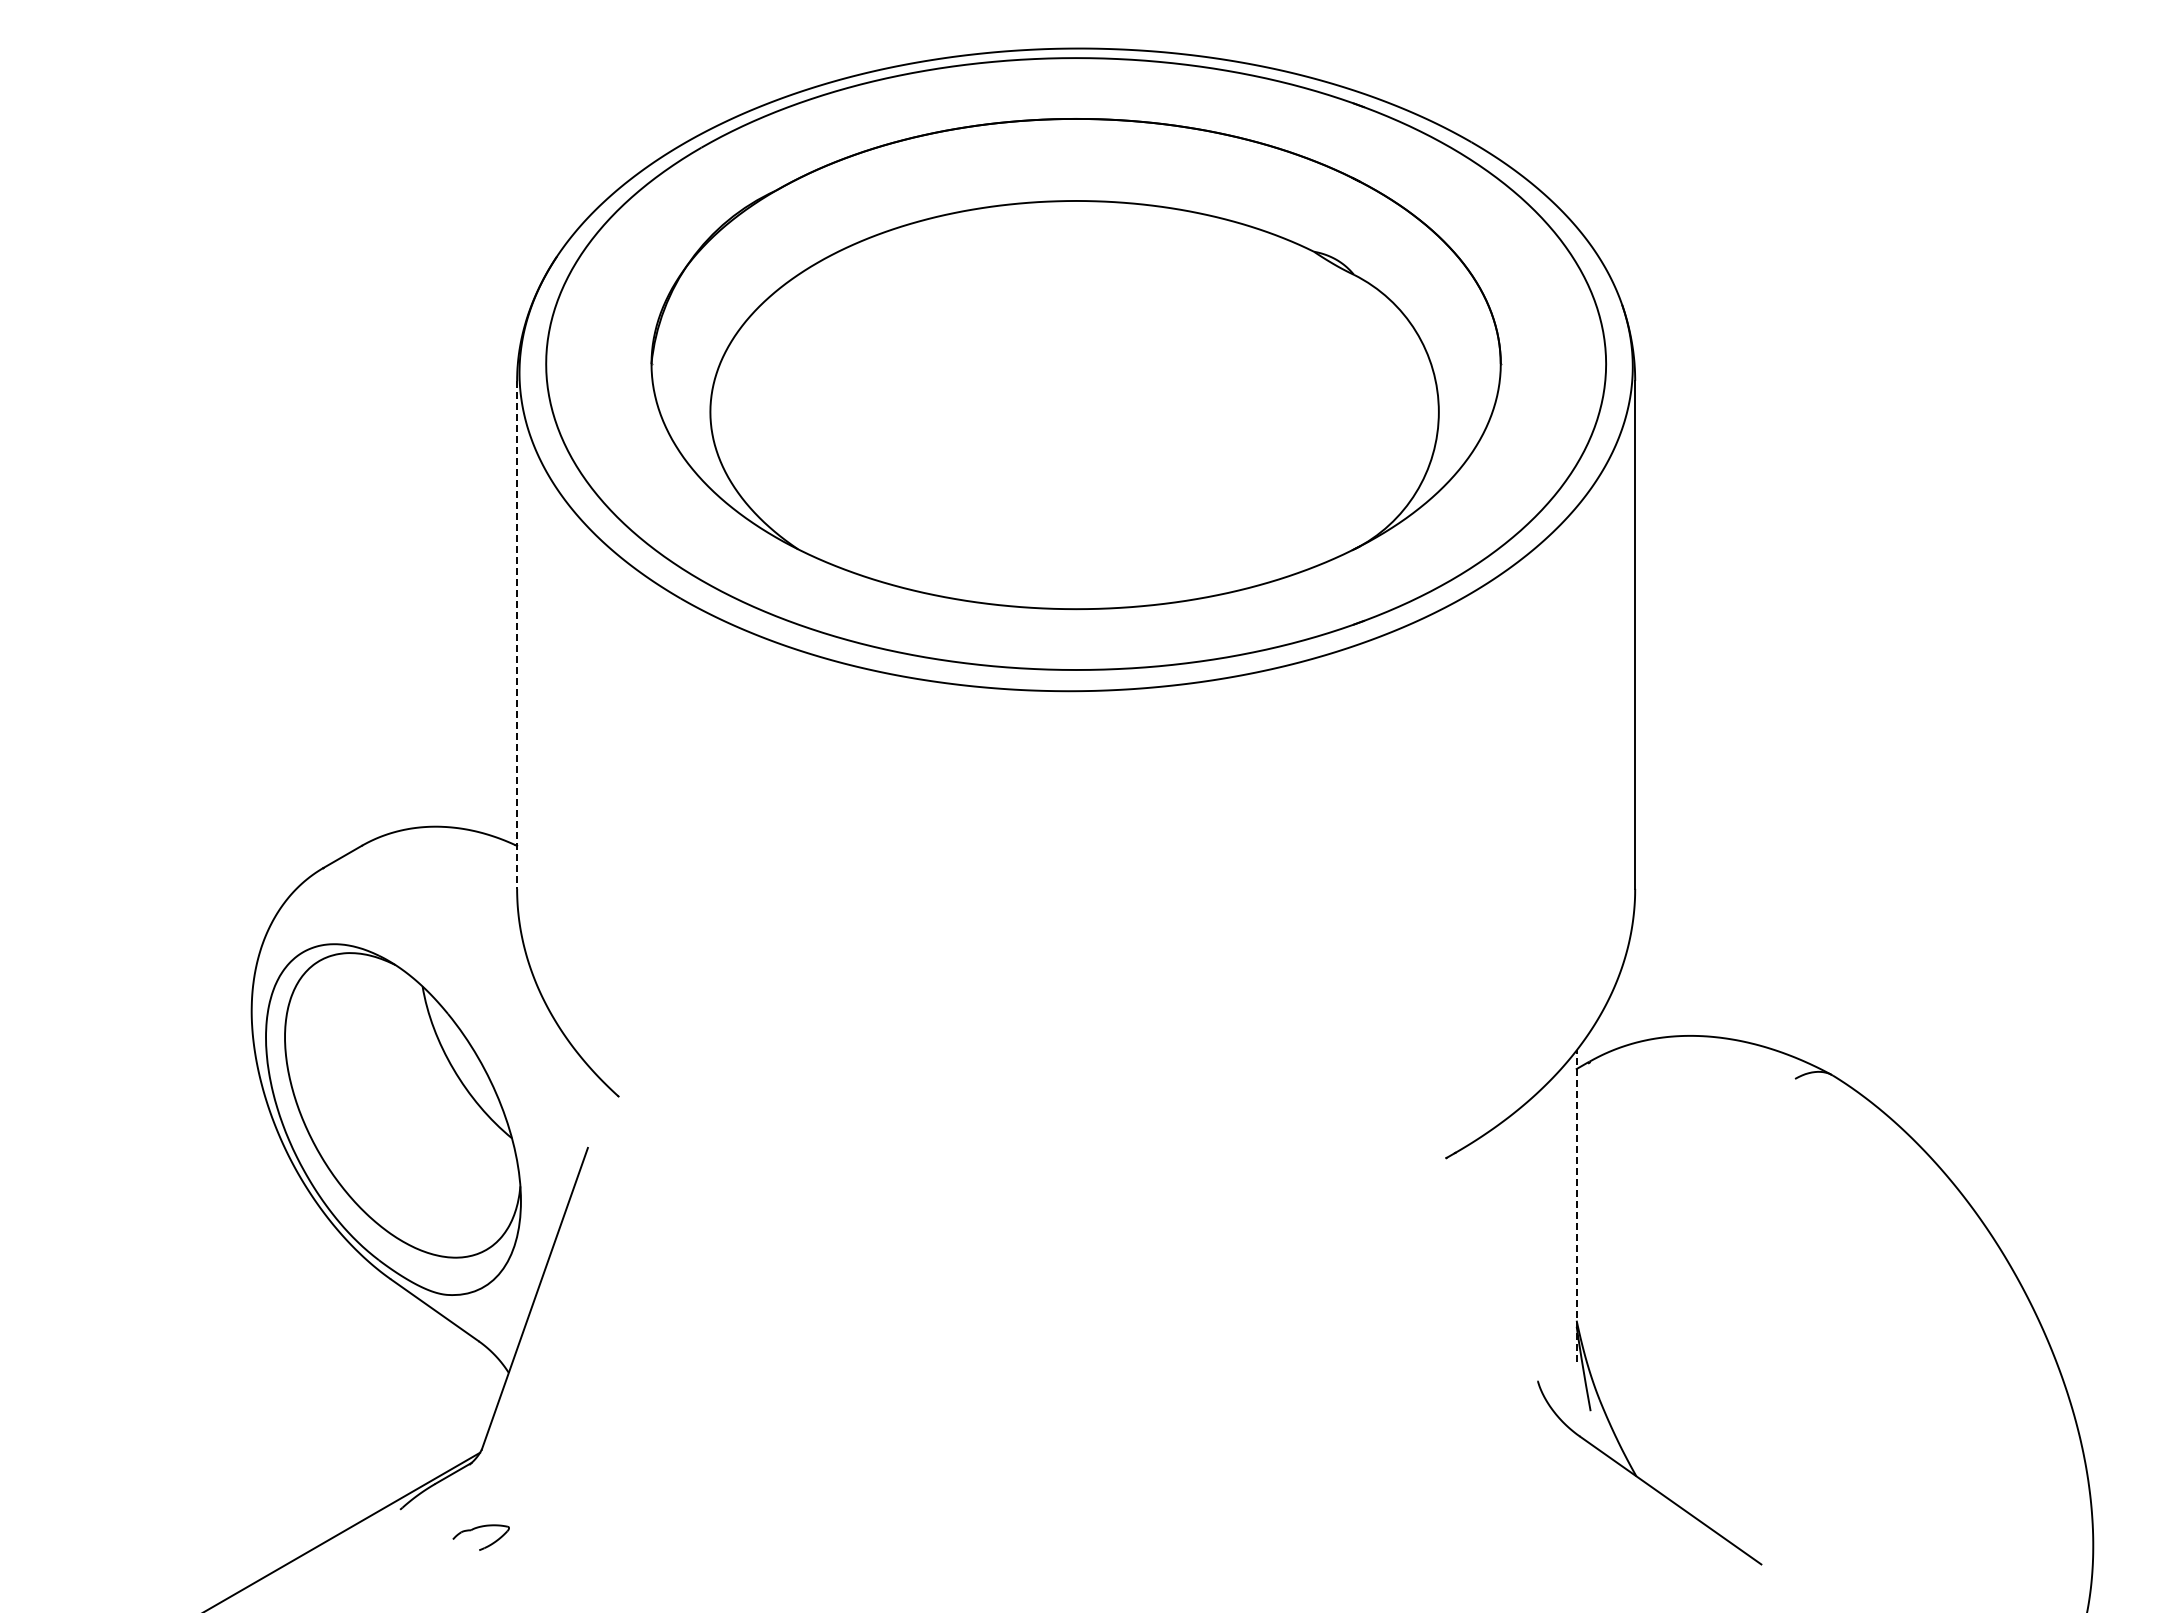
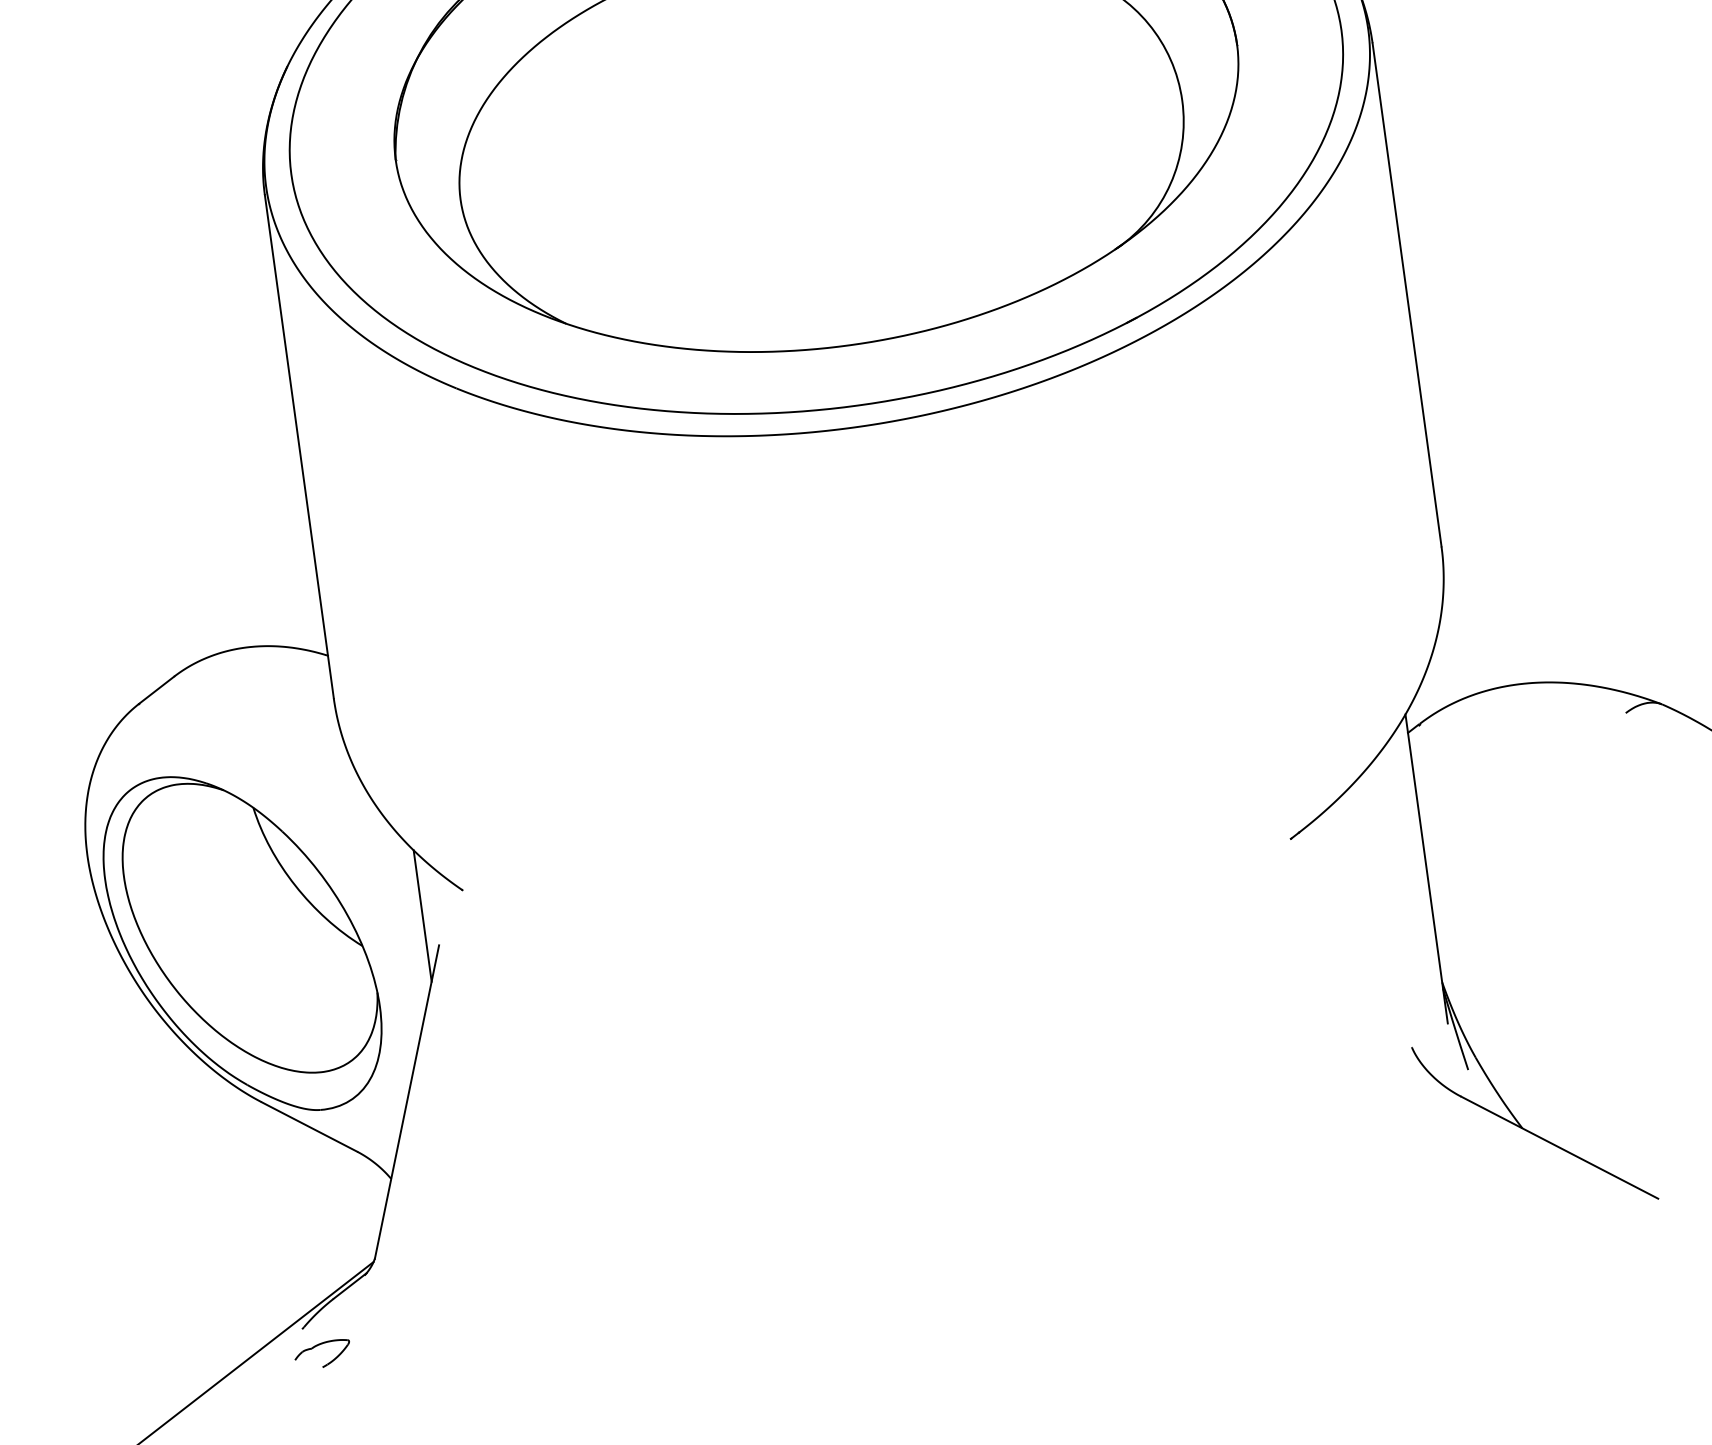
line: (517, 634) -> (299, 446), dashed -> solid
line: (575, 1116) -> (422, 915), added
line: (1576, 1206) -> (1426, 869), dashed -> solid
part: (478, 1528) -> (318, 1345), moved

